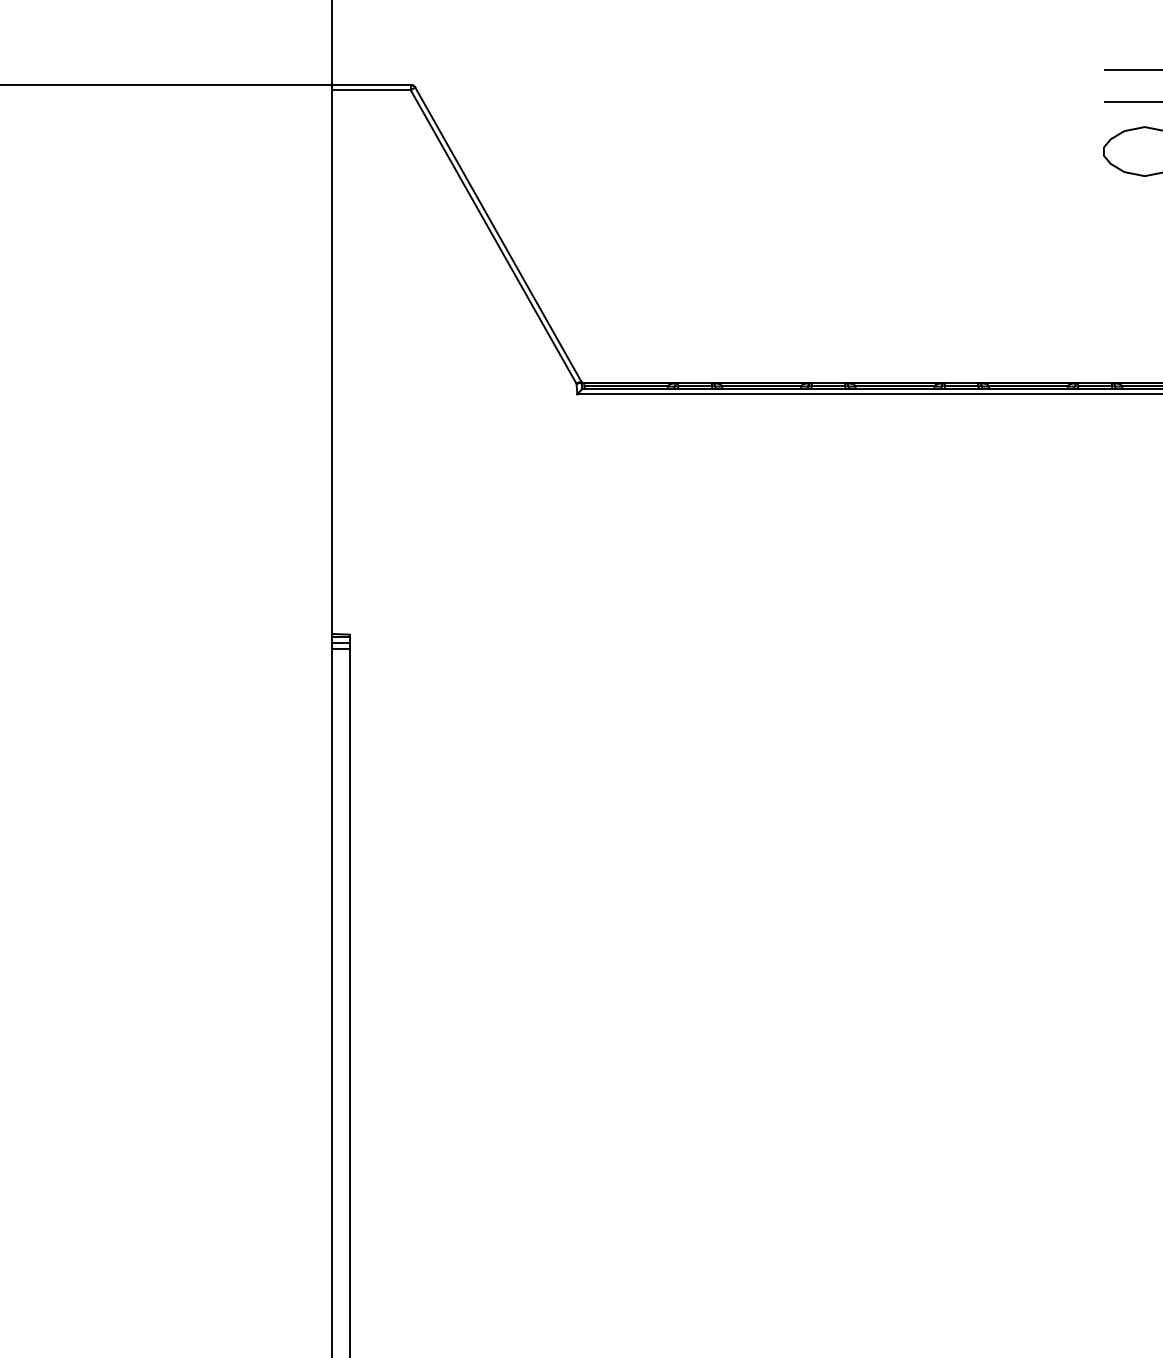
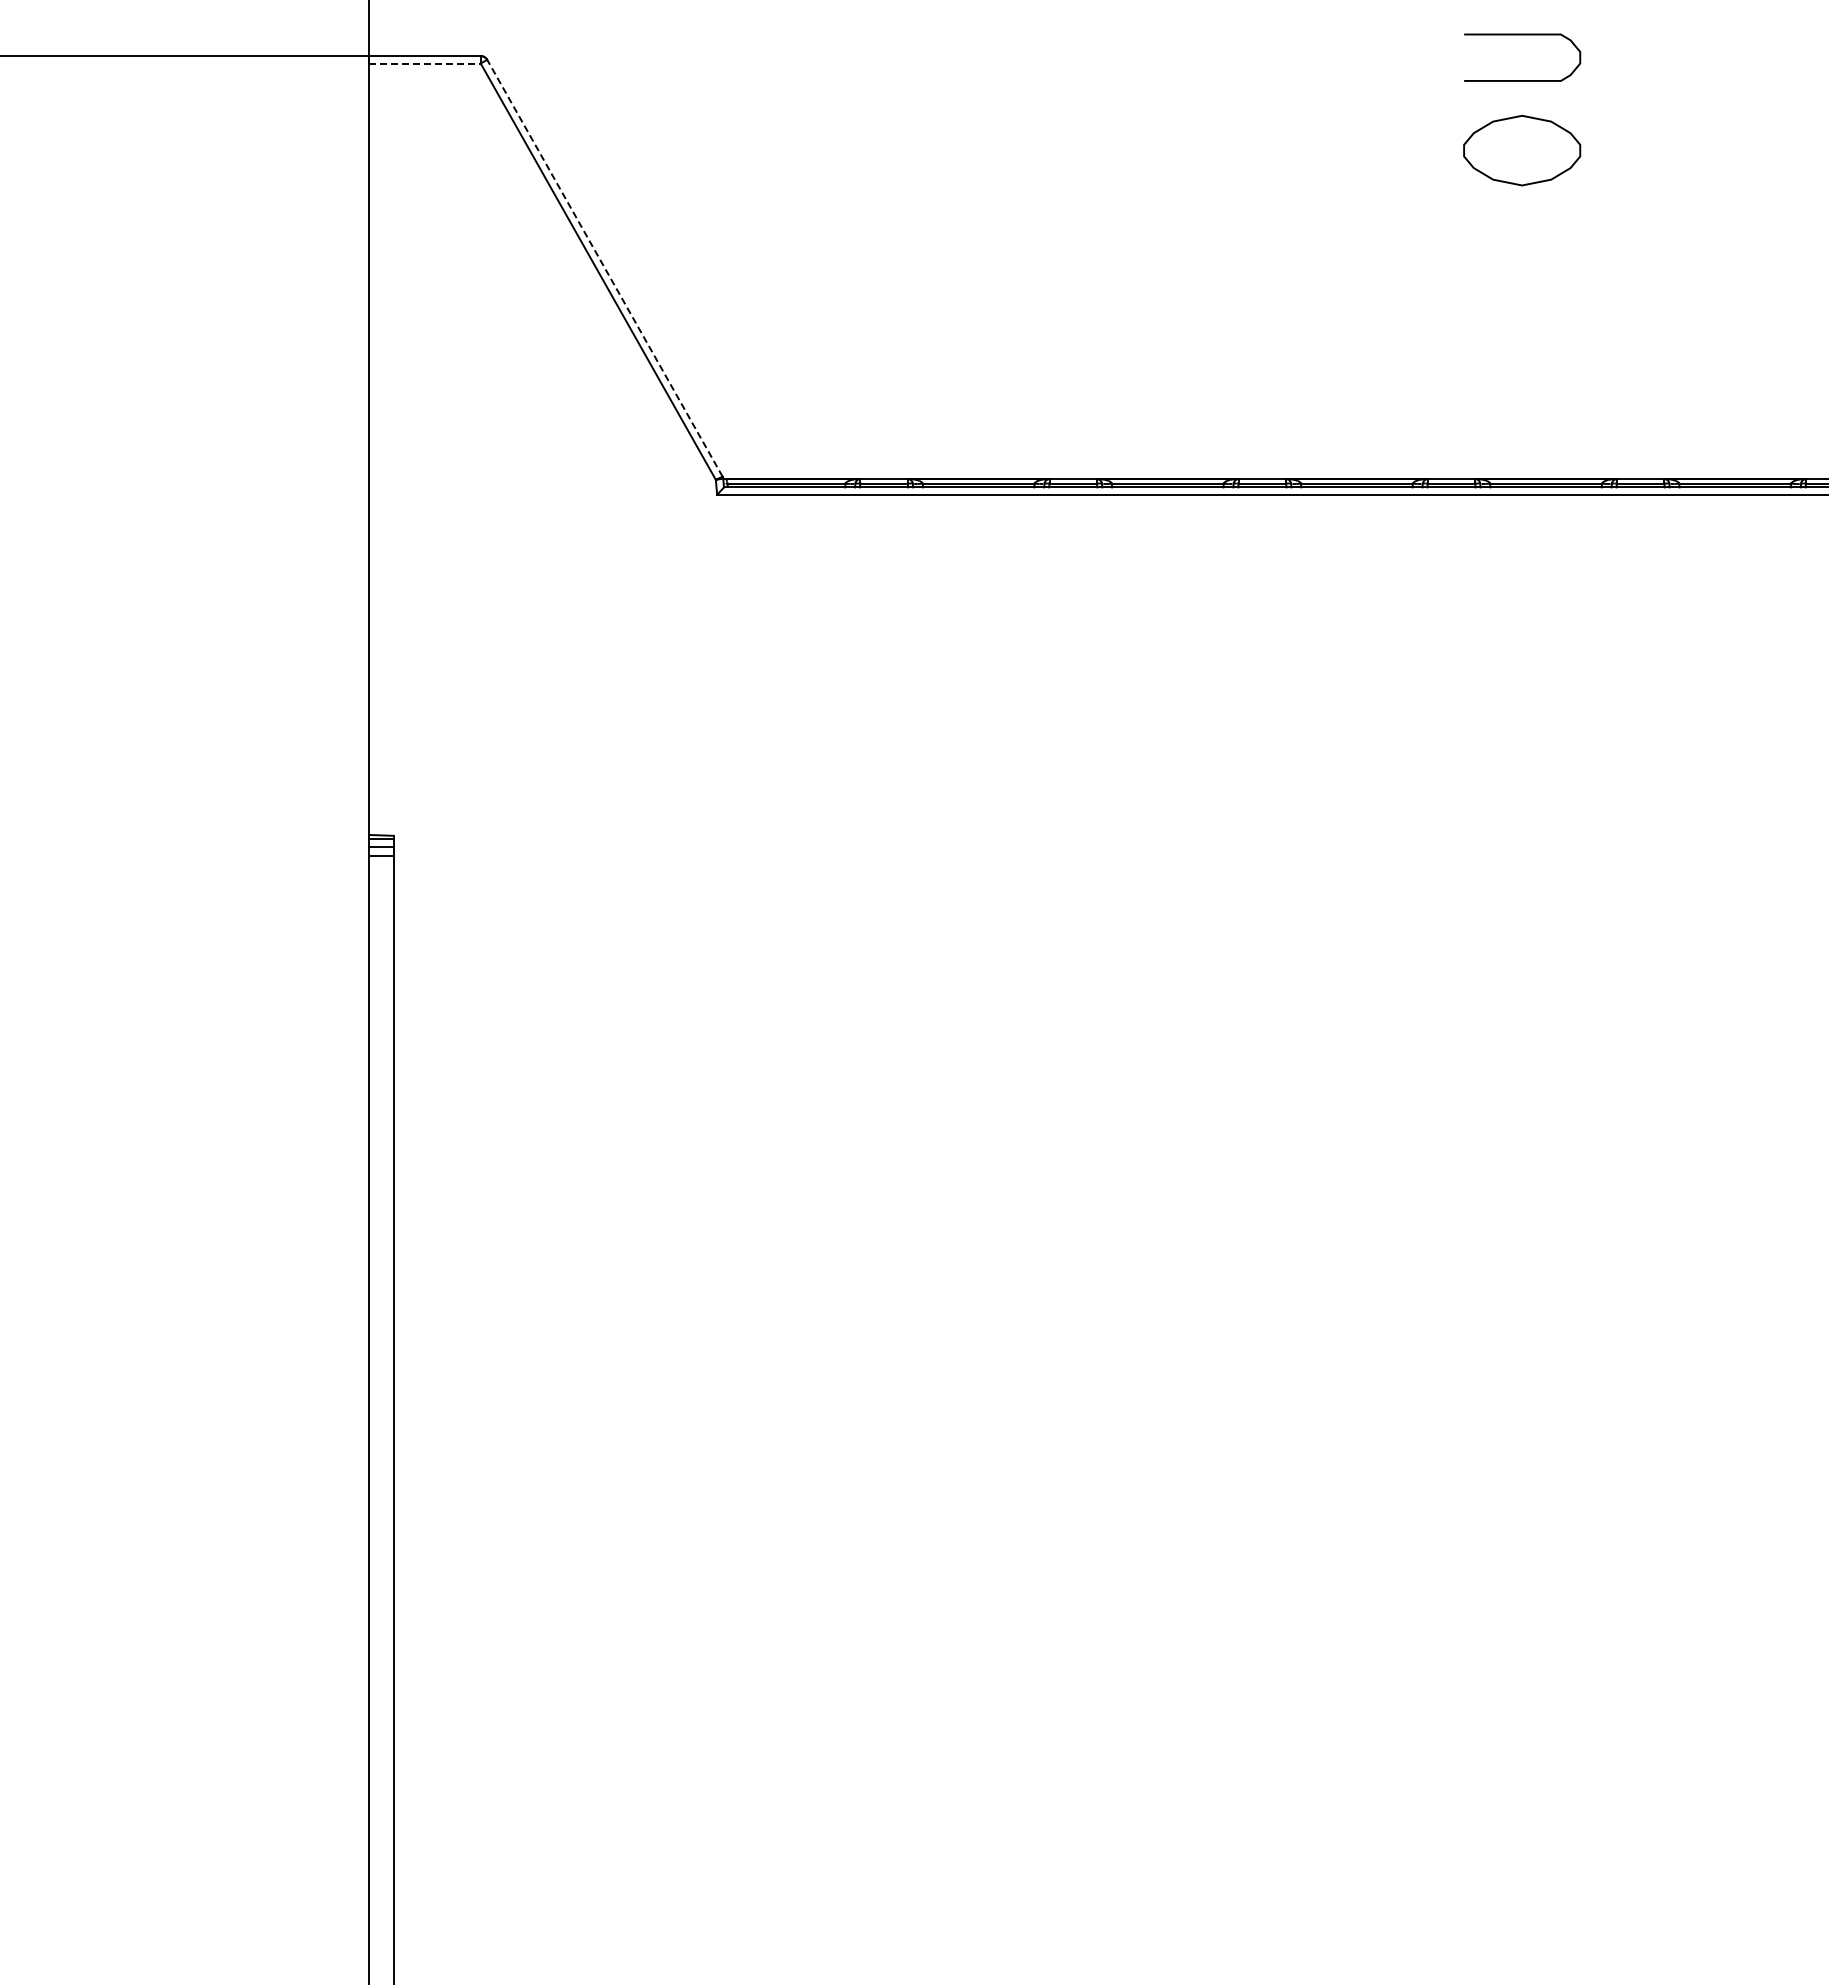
line: (371, 90) -> (424, 63), solid -> dashed
line: (497, 233) -> (604, 267), solid -> dashed

